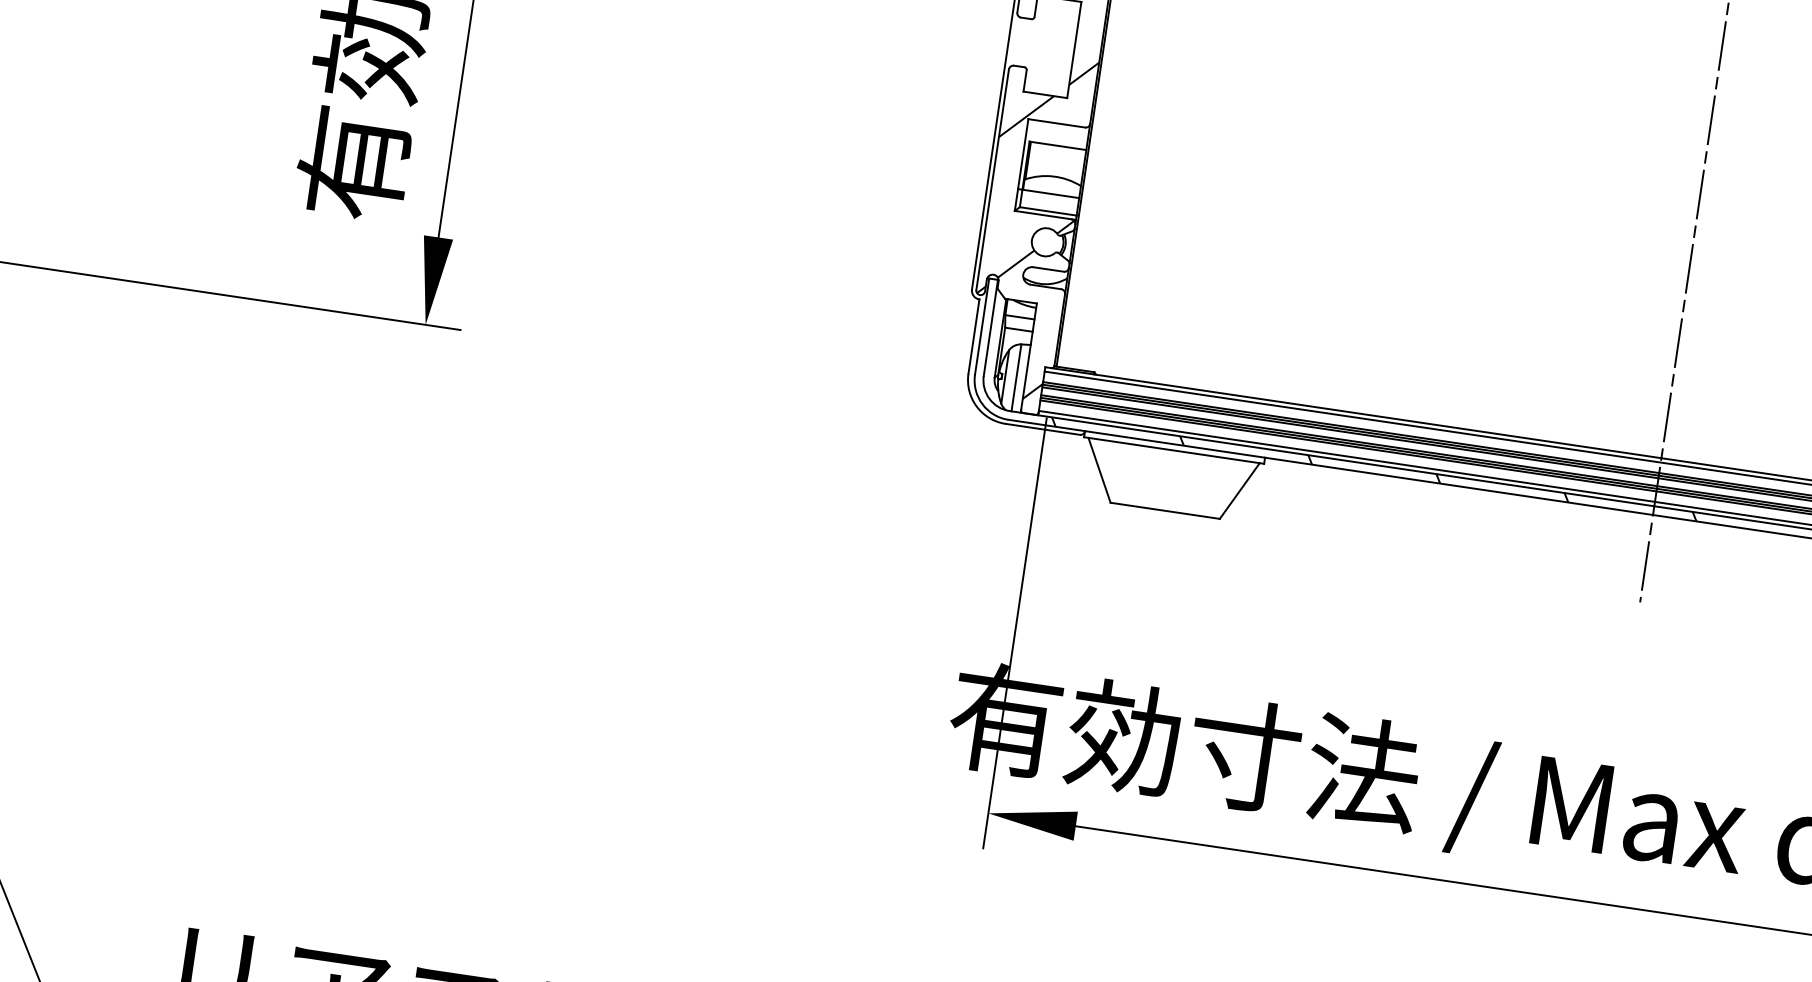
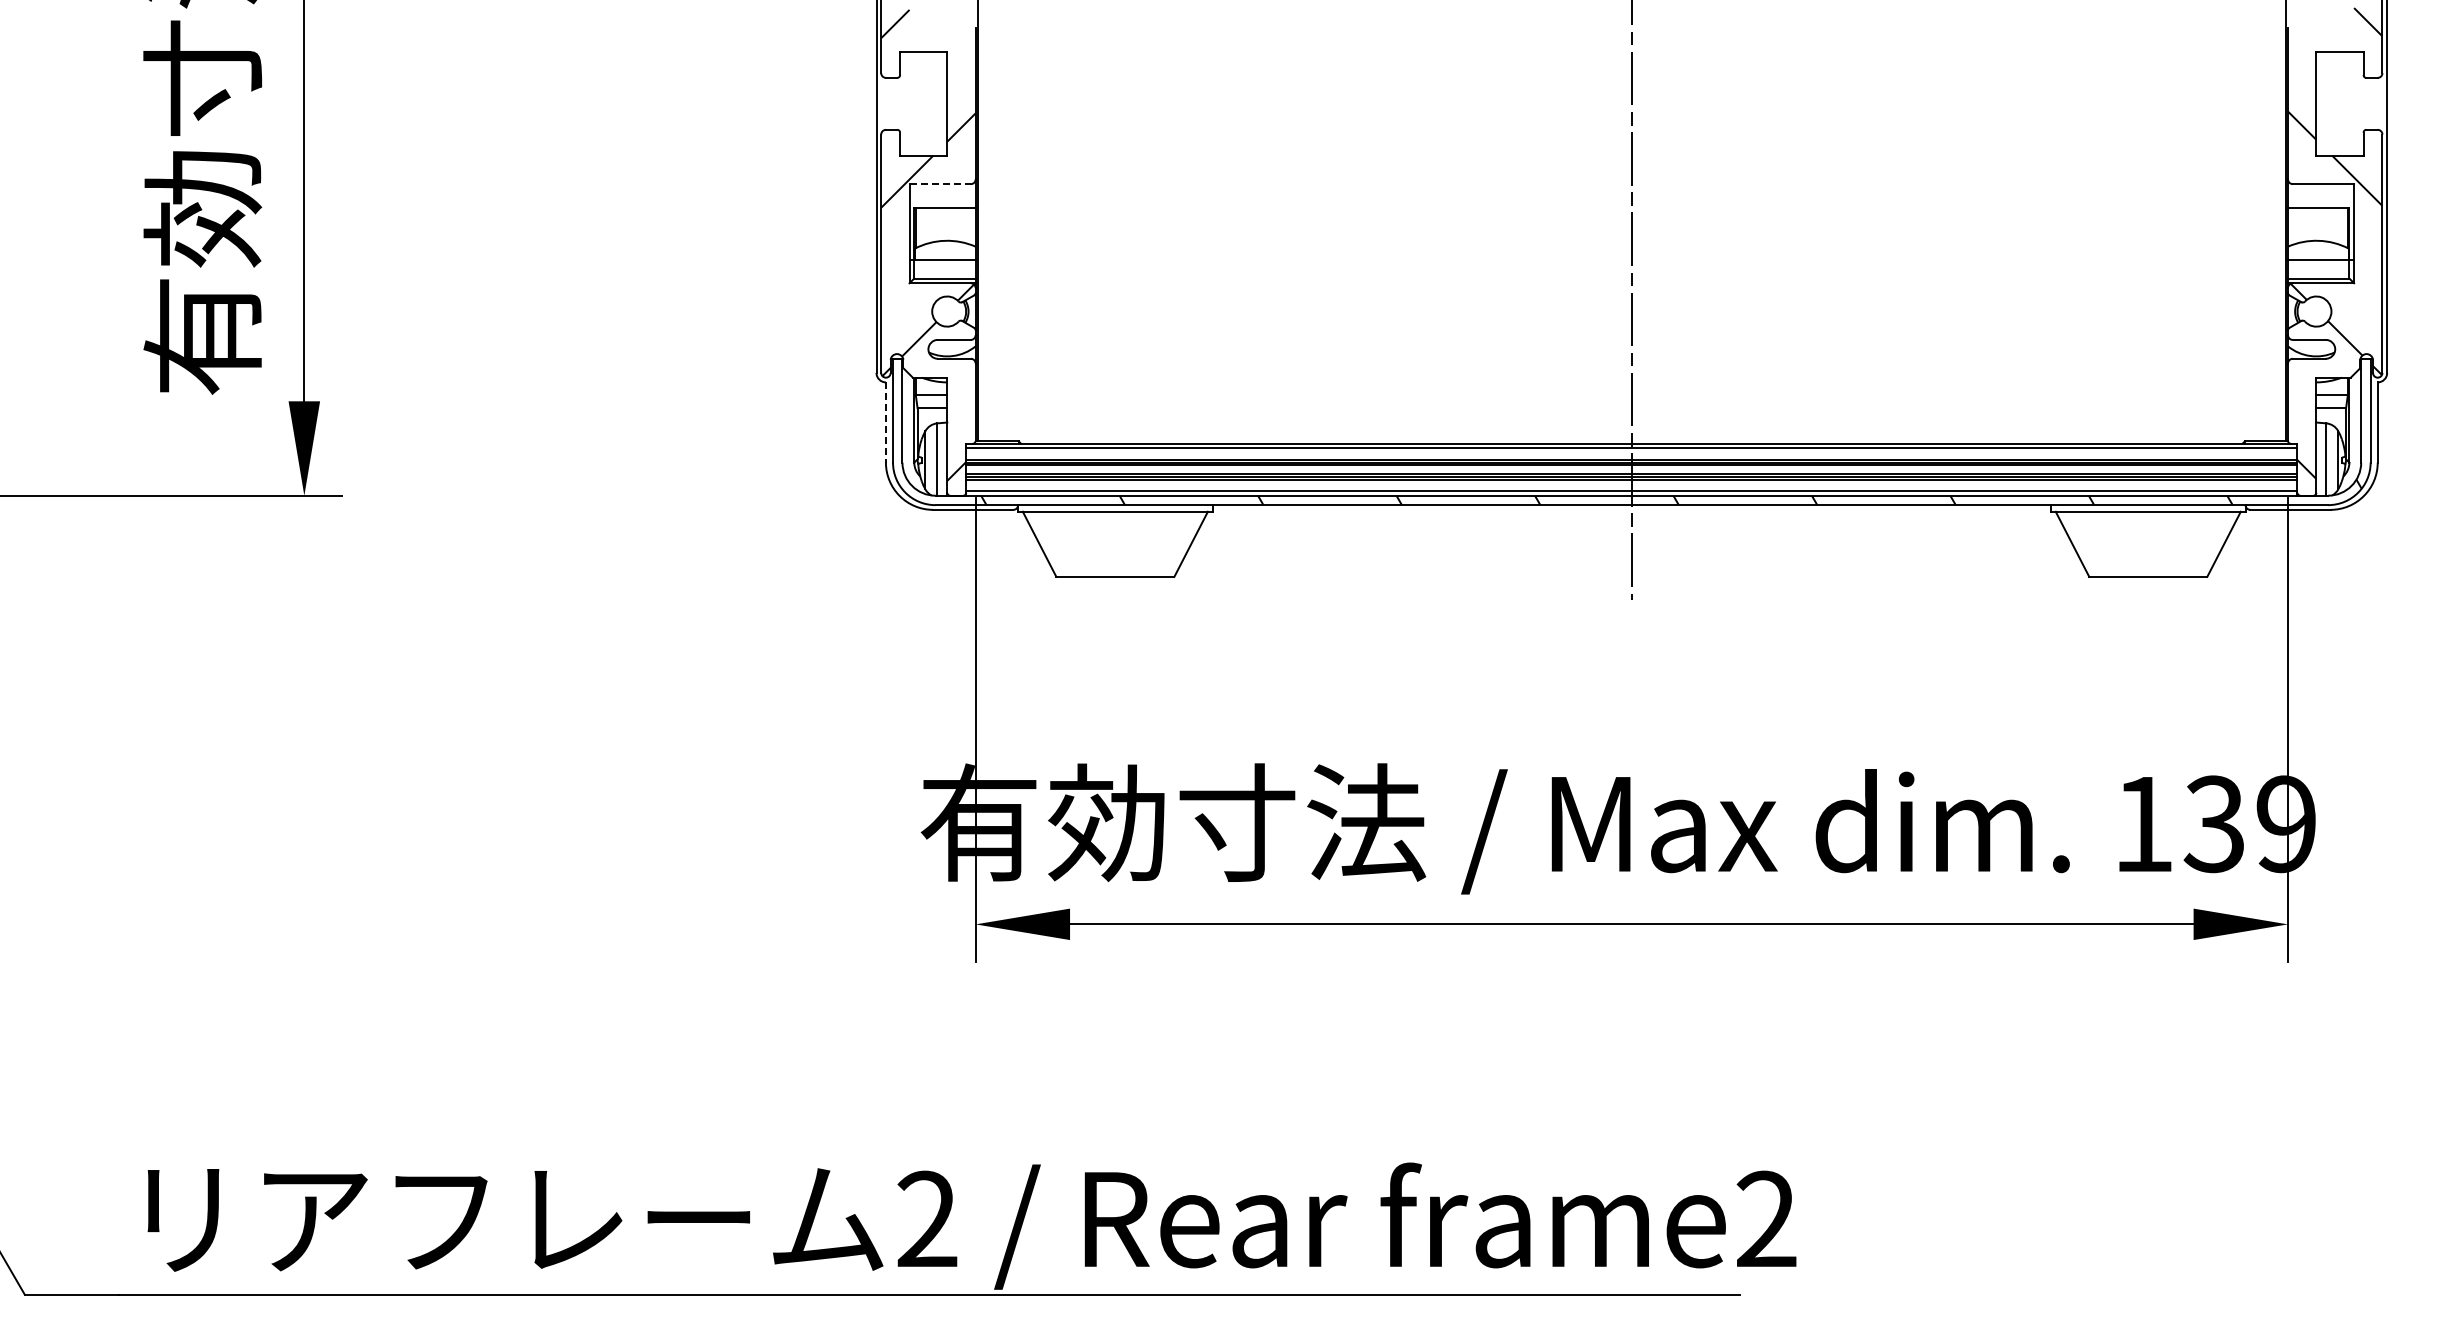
line: (1056, 123) -> (940, 184), solid -> dashed
line: (973, 337) -> (885, 423), solid -> dashed

